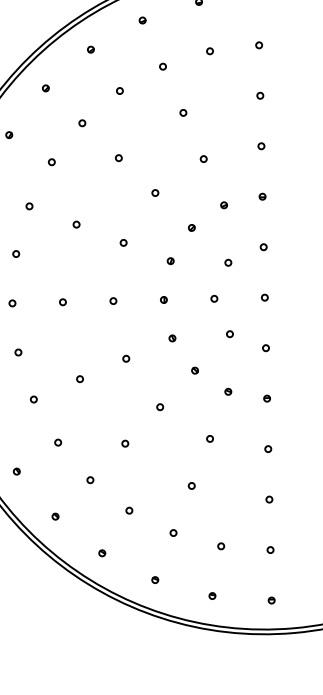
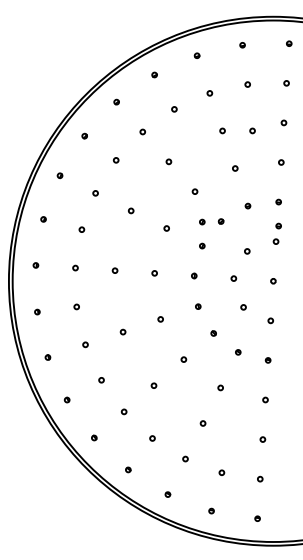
part: (221, 108) -> (252, 130), added
part: (264, 226) -> (278, 225), added
part: (168, 229) -> (202, 221), added

